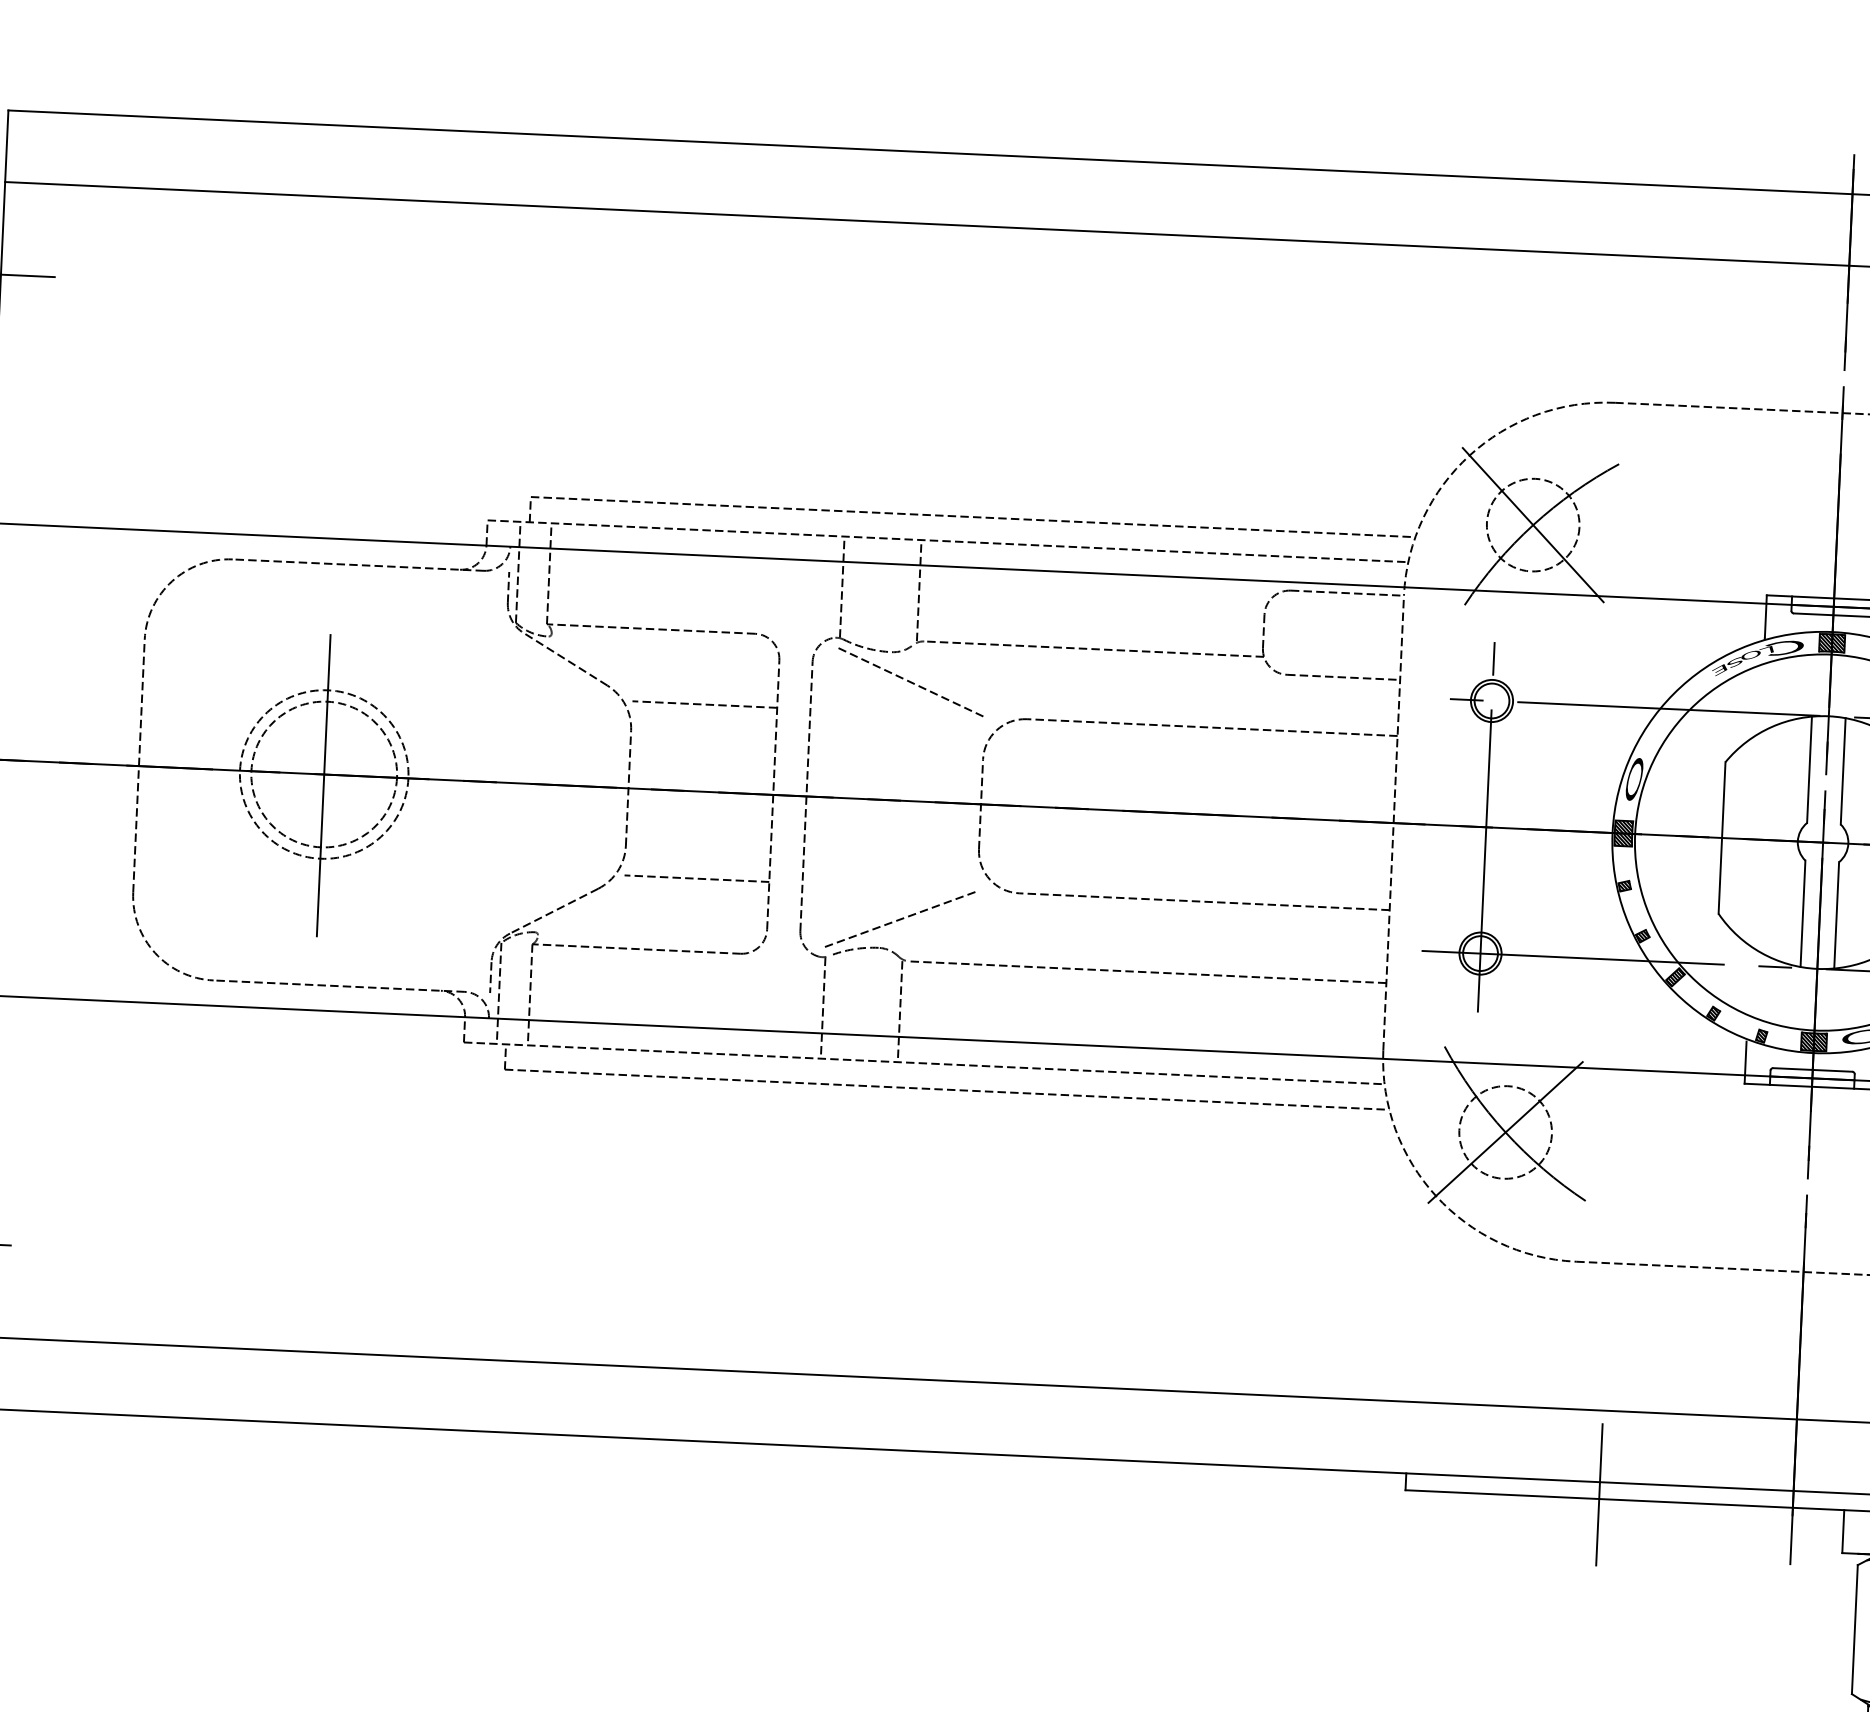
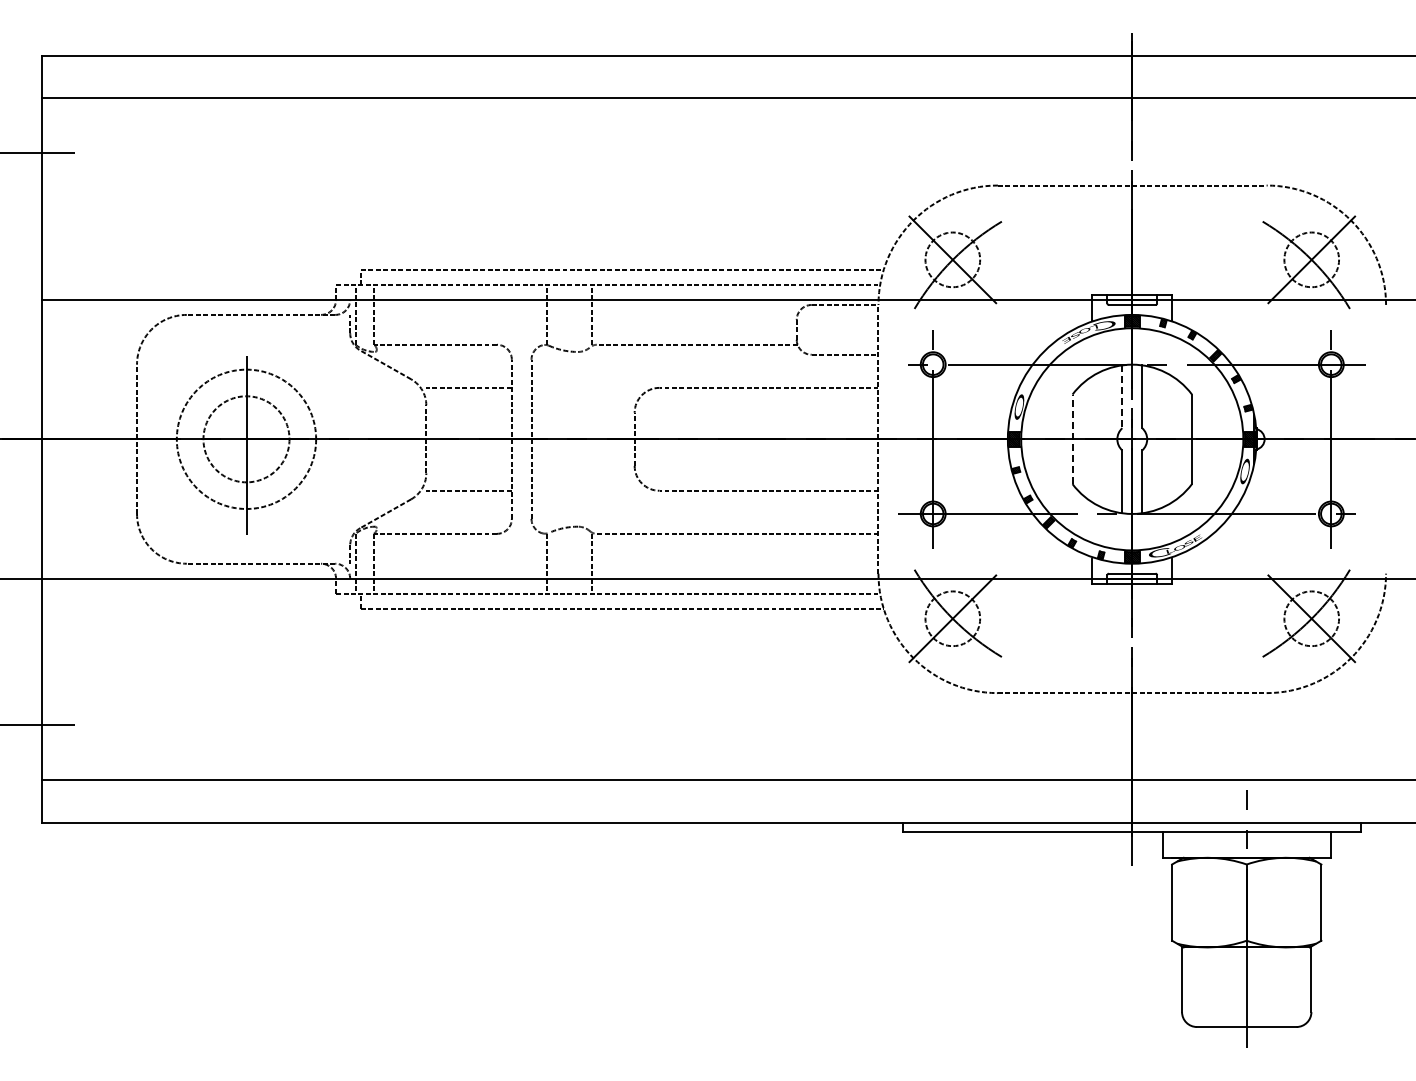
line: (911, 682) -> (590, 369), removed
line: (1809, 771) -> (1122, 397), solid -> dashed
circle: (324, 774) -> (246, 439), size x1.4
line: (1721, 838) -> (1072, 439), solid -> dashed
line: (901, 918) -> (590, 508), removed
line: (1598, 1494) -> (1017, 829), removed

